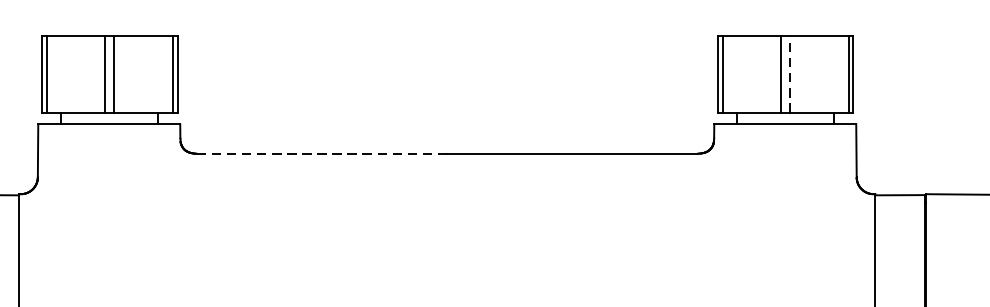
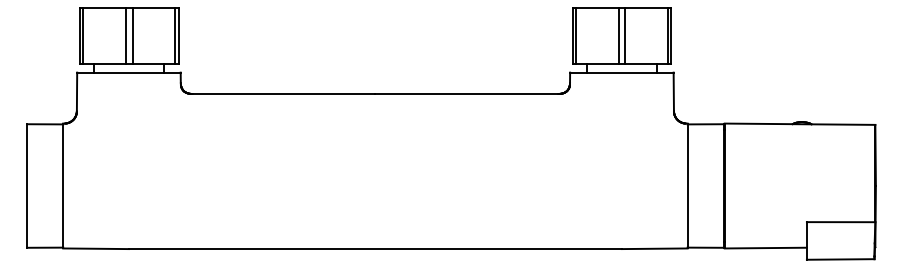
line: (790, 74) -> (625, 36), dashed -> solid
line: (322, 154) -> (284, 94), dashed -> solid

